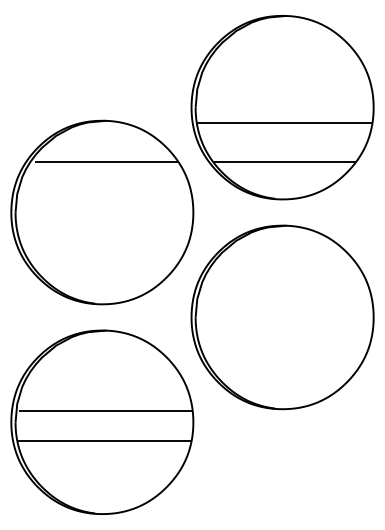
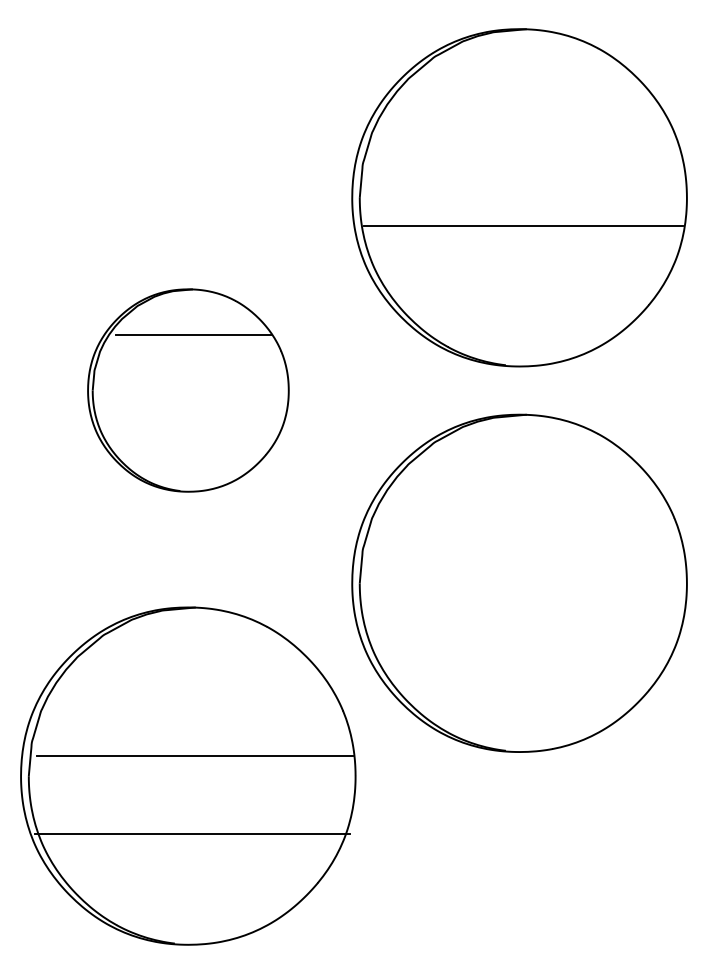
line: (284, 162) -> (523, 298), removed
part: (102, 212) -> (188, 390), size x0.6
line: (104, 440) -> (192, 833), moved

